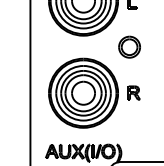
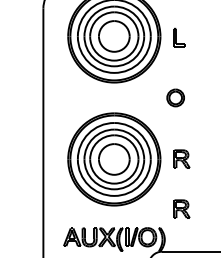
part: (129, 46) -> (175, 97), size x0.6
part: (133, 129) -> (181, 208), added

